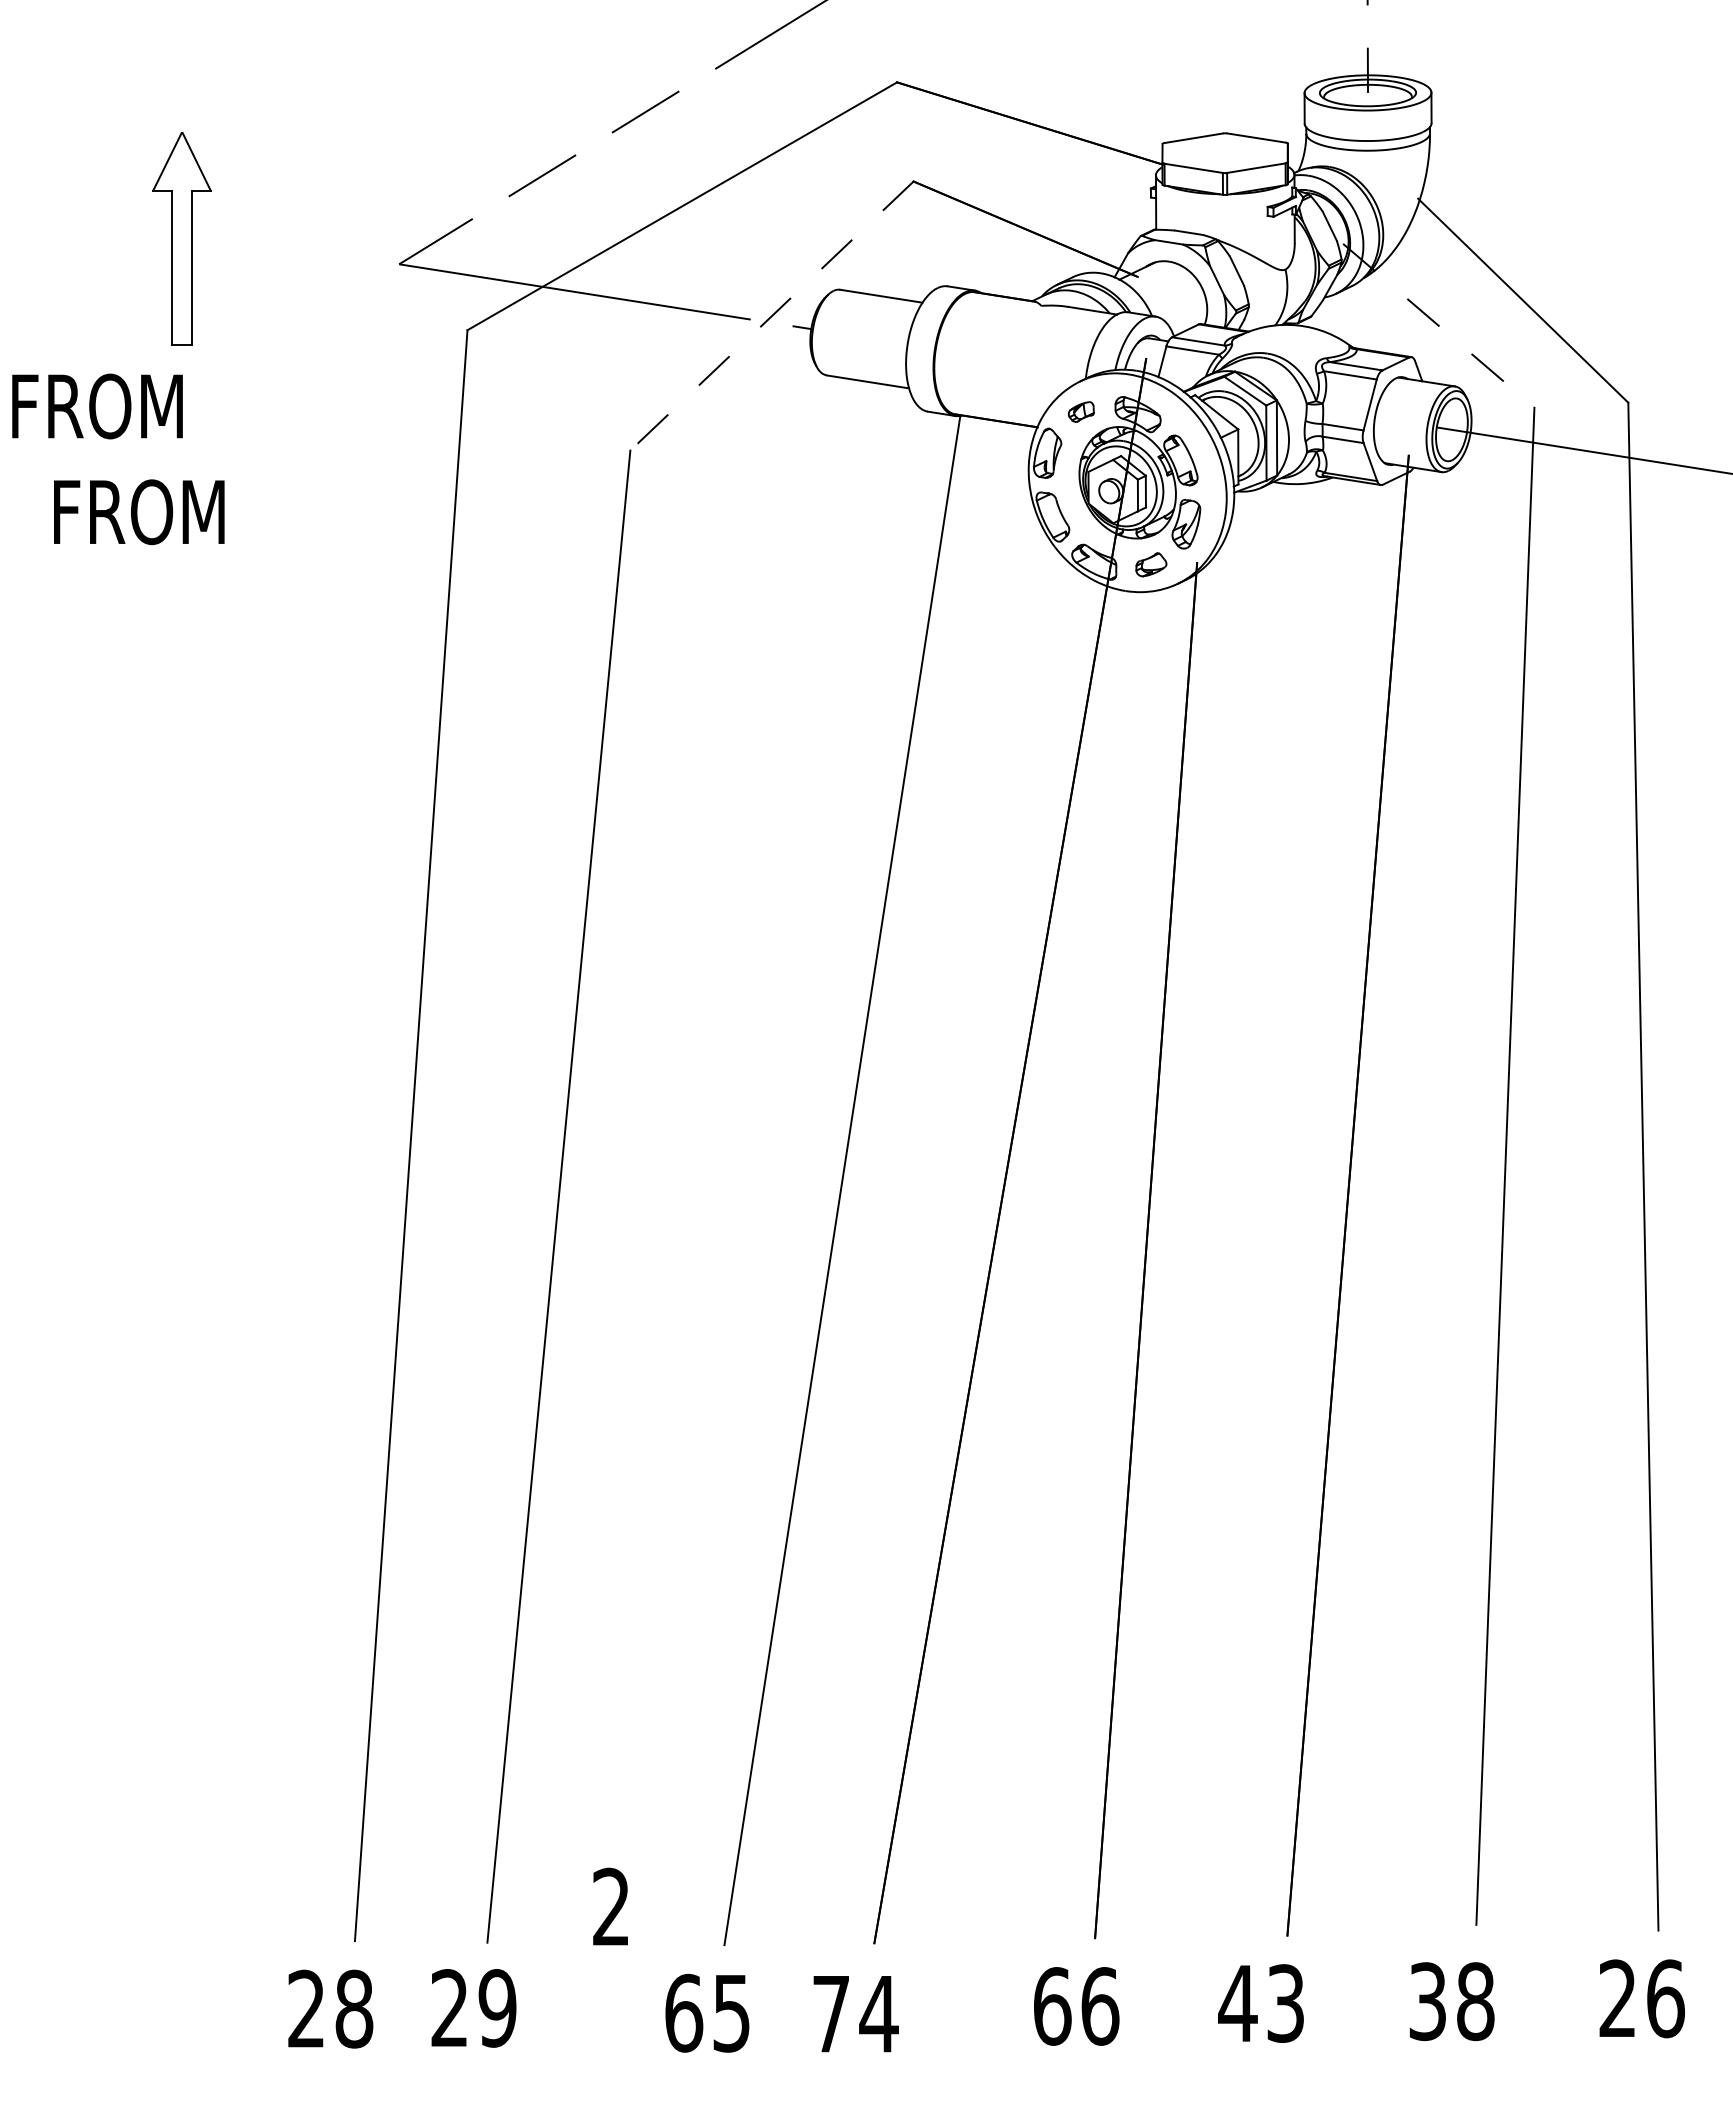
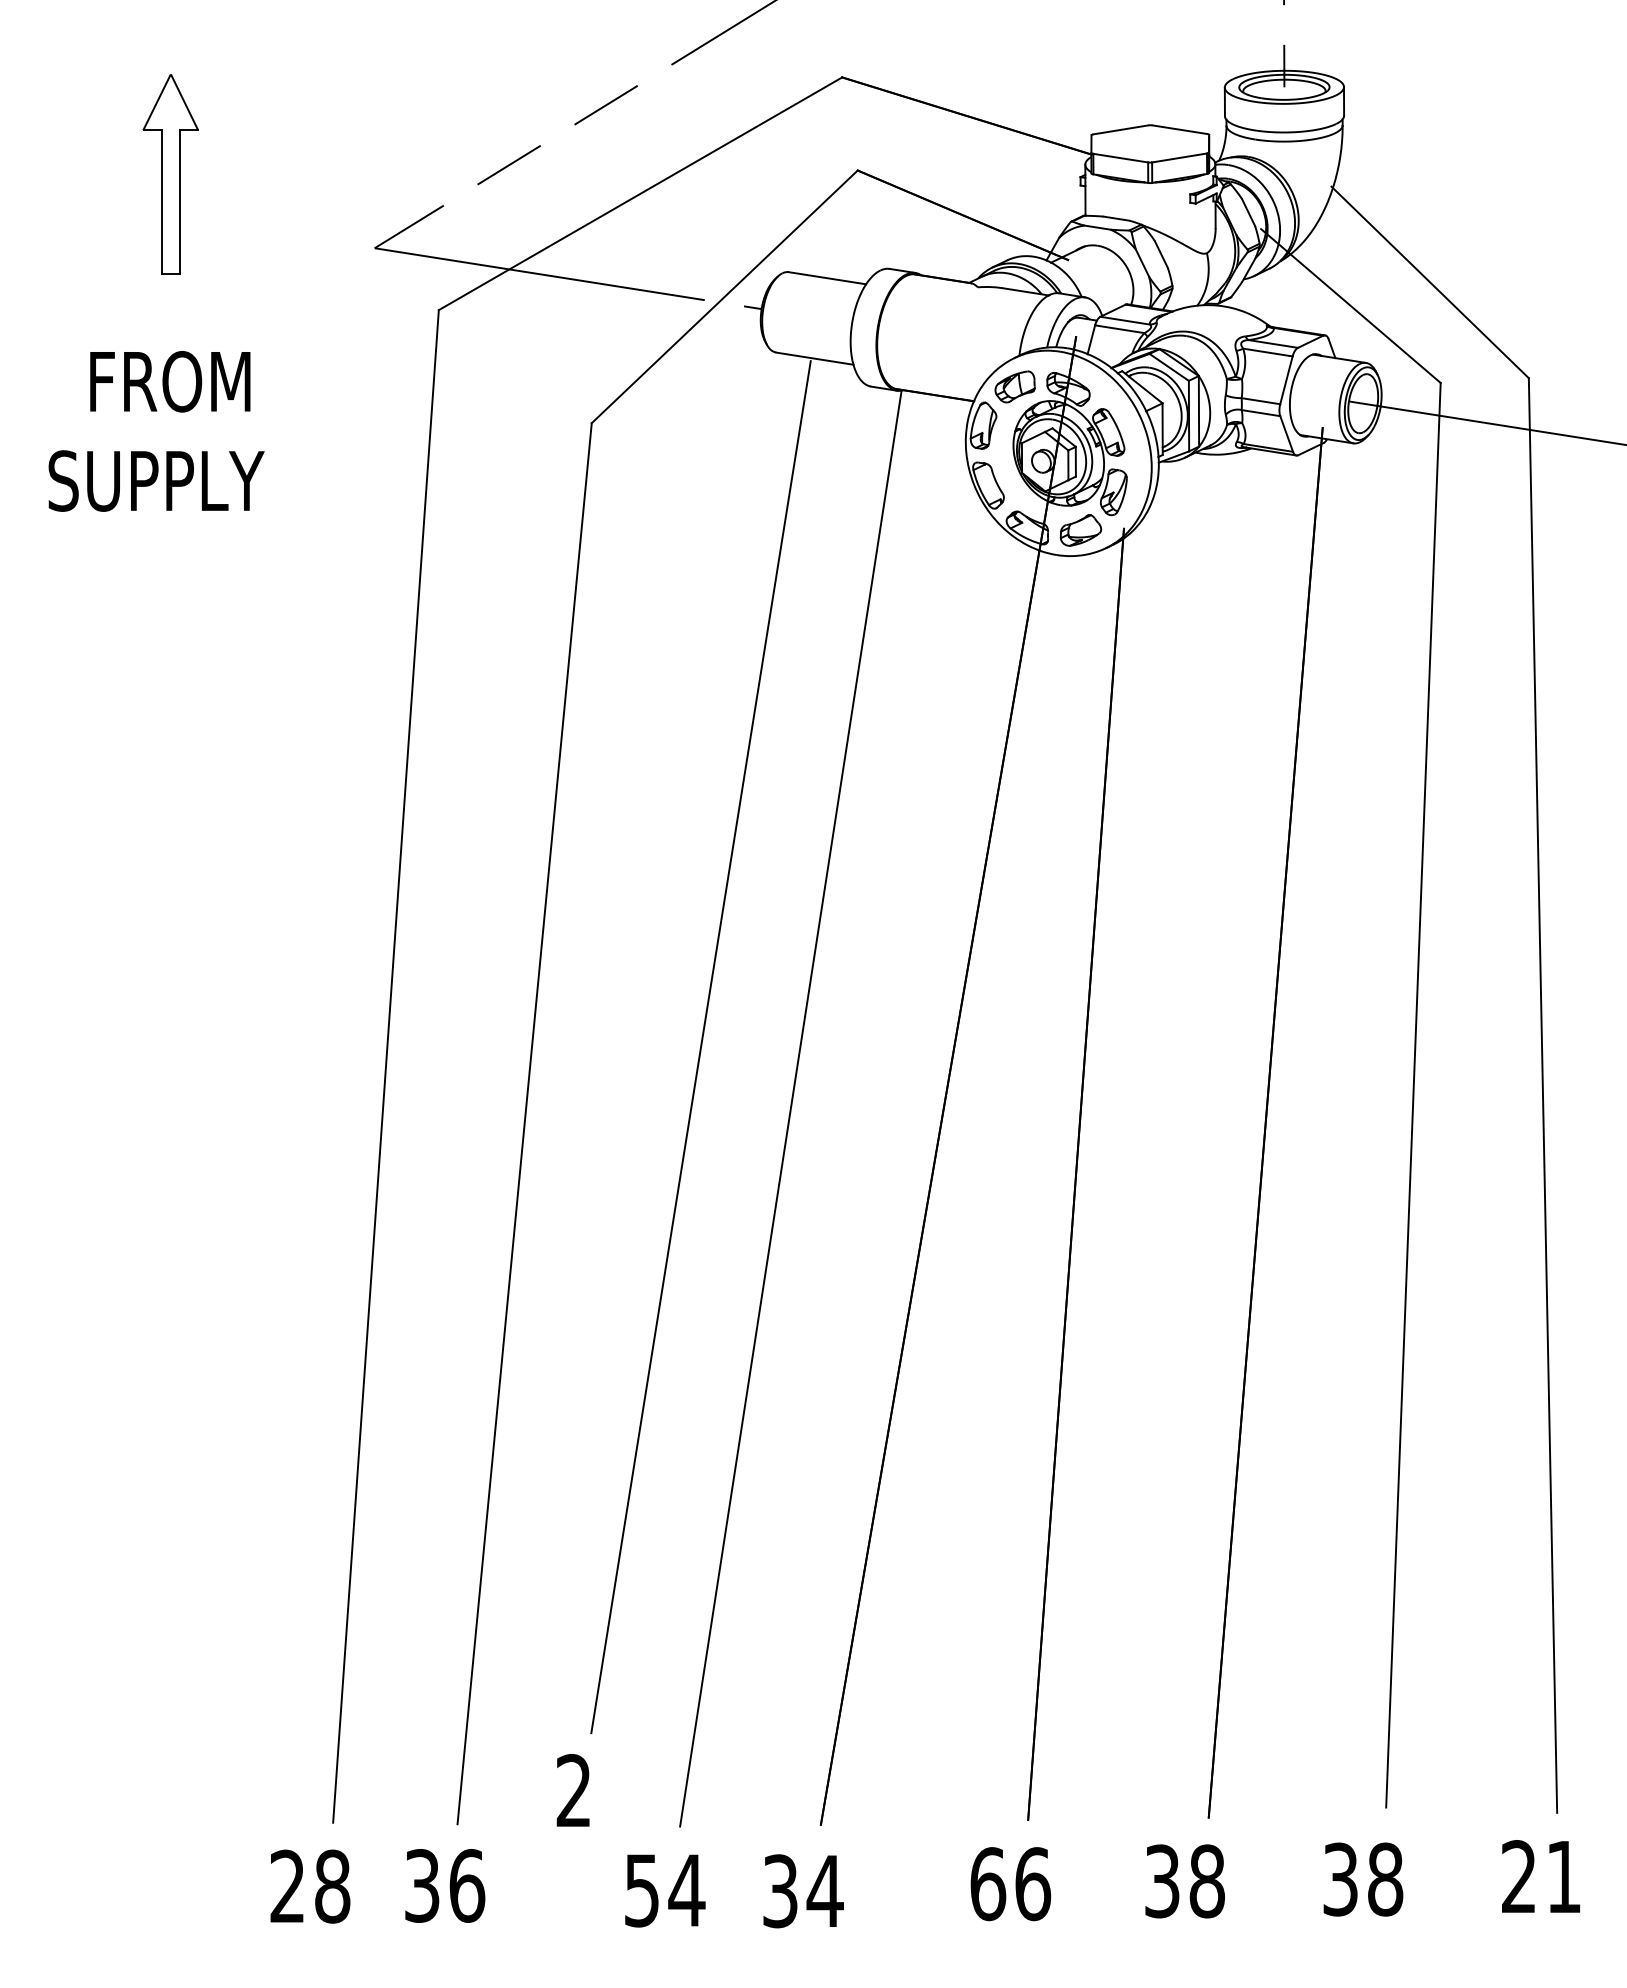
part: (181, 238) -> (170, 174), moved
line: (771, 316) -> (724, 297), dashed -> solid
line: (1438, 325) -> (1350, 305), dashed -> solid
text: (97, 406) -> (170, 381), moved
part: (1081, 411) -> (1015, 386), size x1.67
text: (166, 512) -> (156, 481), FROM -> SUPPLY
part: (1151, 564) -> (1081, 530), size x1.43
line: (746, 1114) -> (700, 1046), added
text: (1666, 1998) -> (1564, 1876), 26 -> 21
text: (1261, 2003) -> (1184, 1881), 43 -> 38
text: (473, 2008) -> (444, 1886), 29 -> 36
text: (708, 2012) -> (665, 1889), 65 -> 54
text: (831, 2013) -> (780, 1890), 74 -> 34

